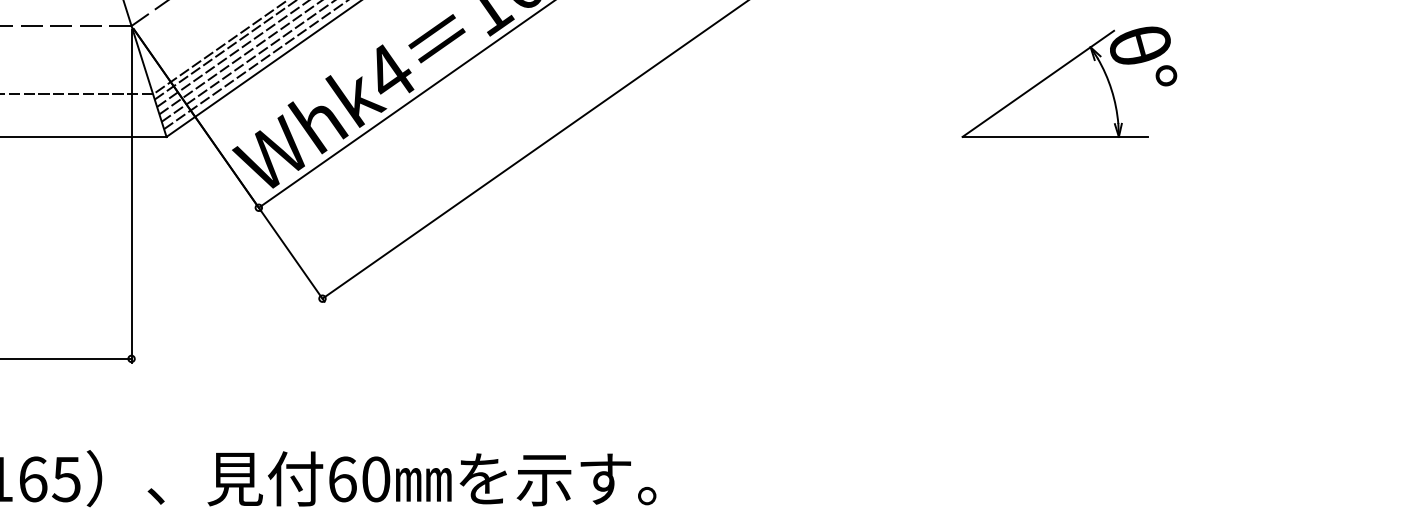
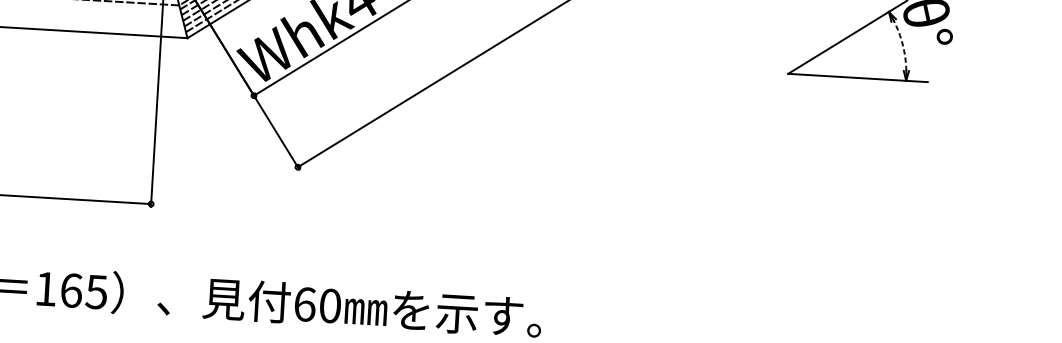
arc: (1111, 89) -> (902, 44), solid -> dashed

